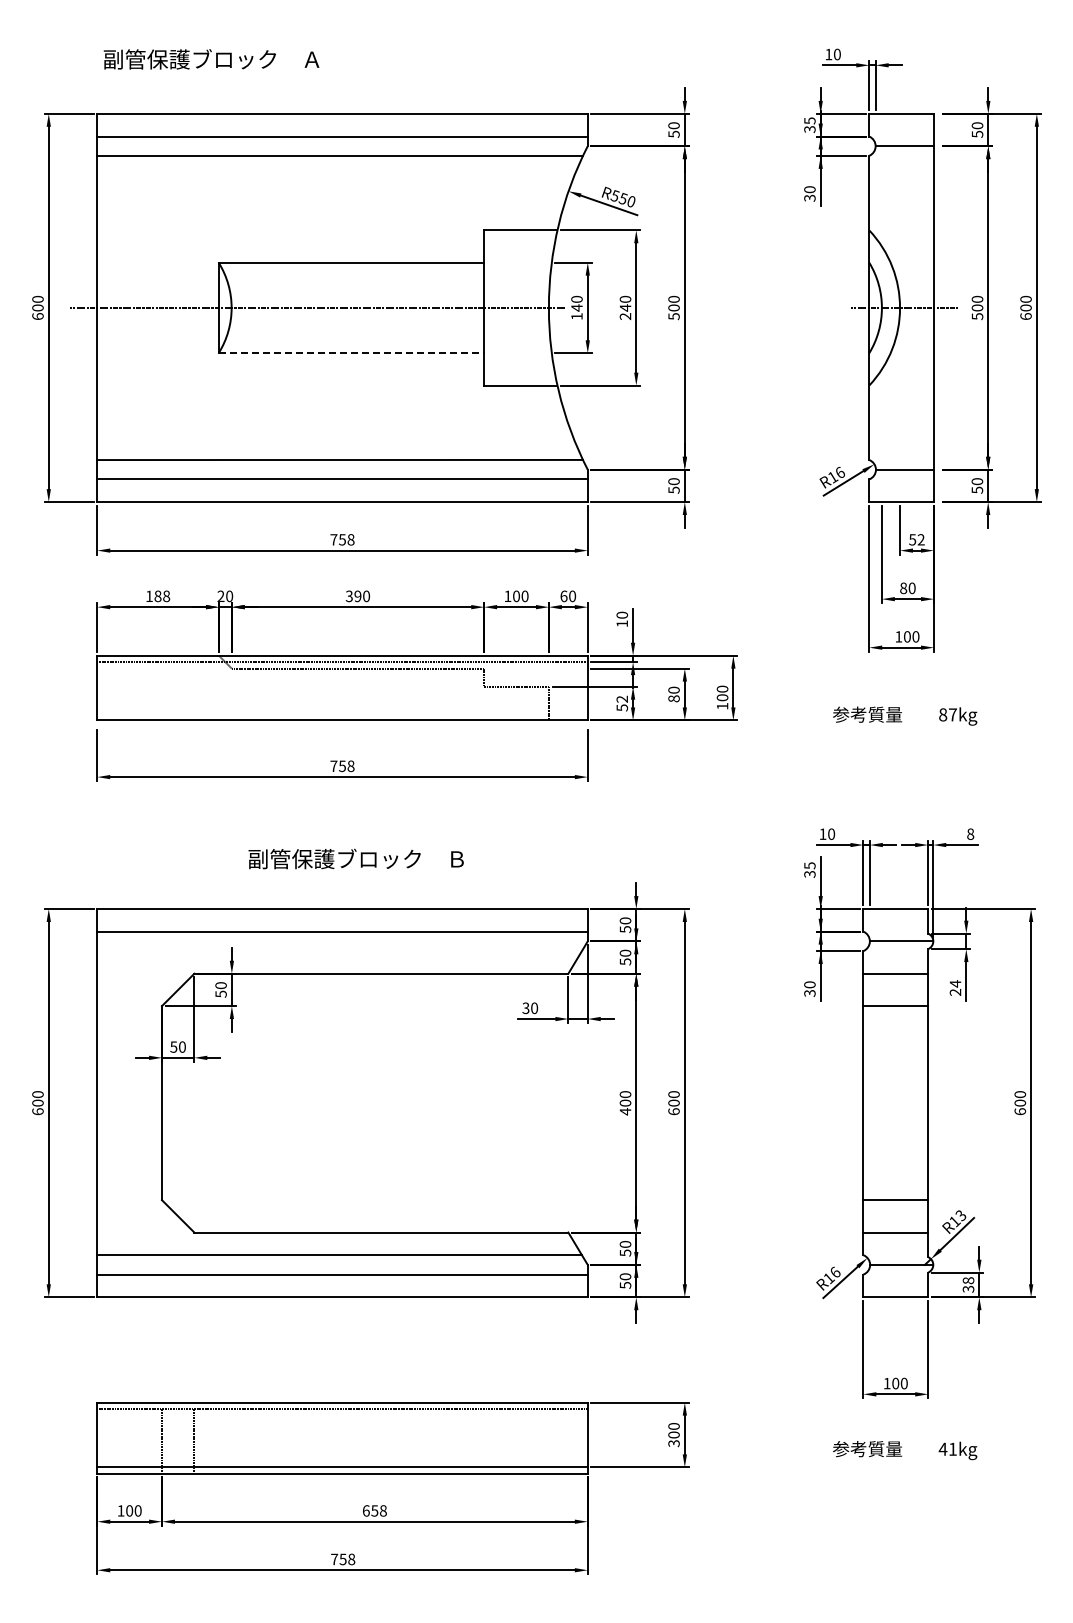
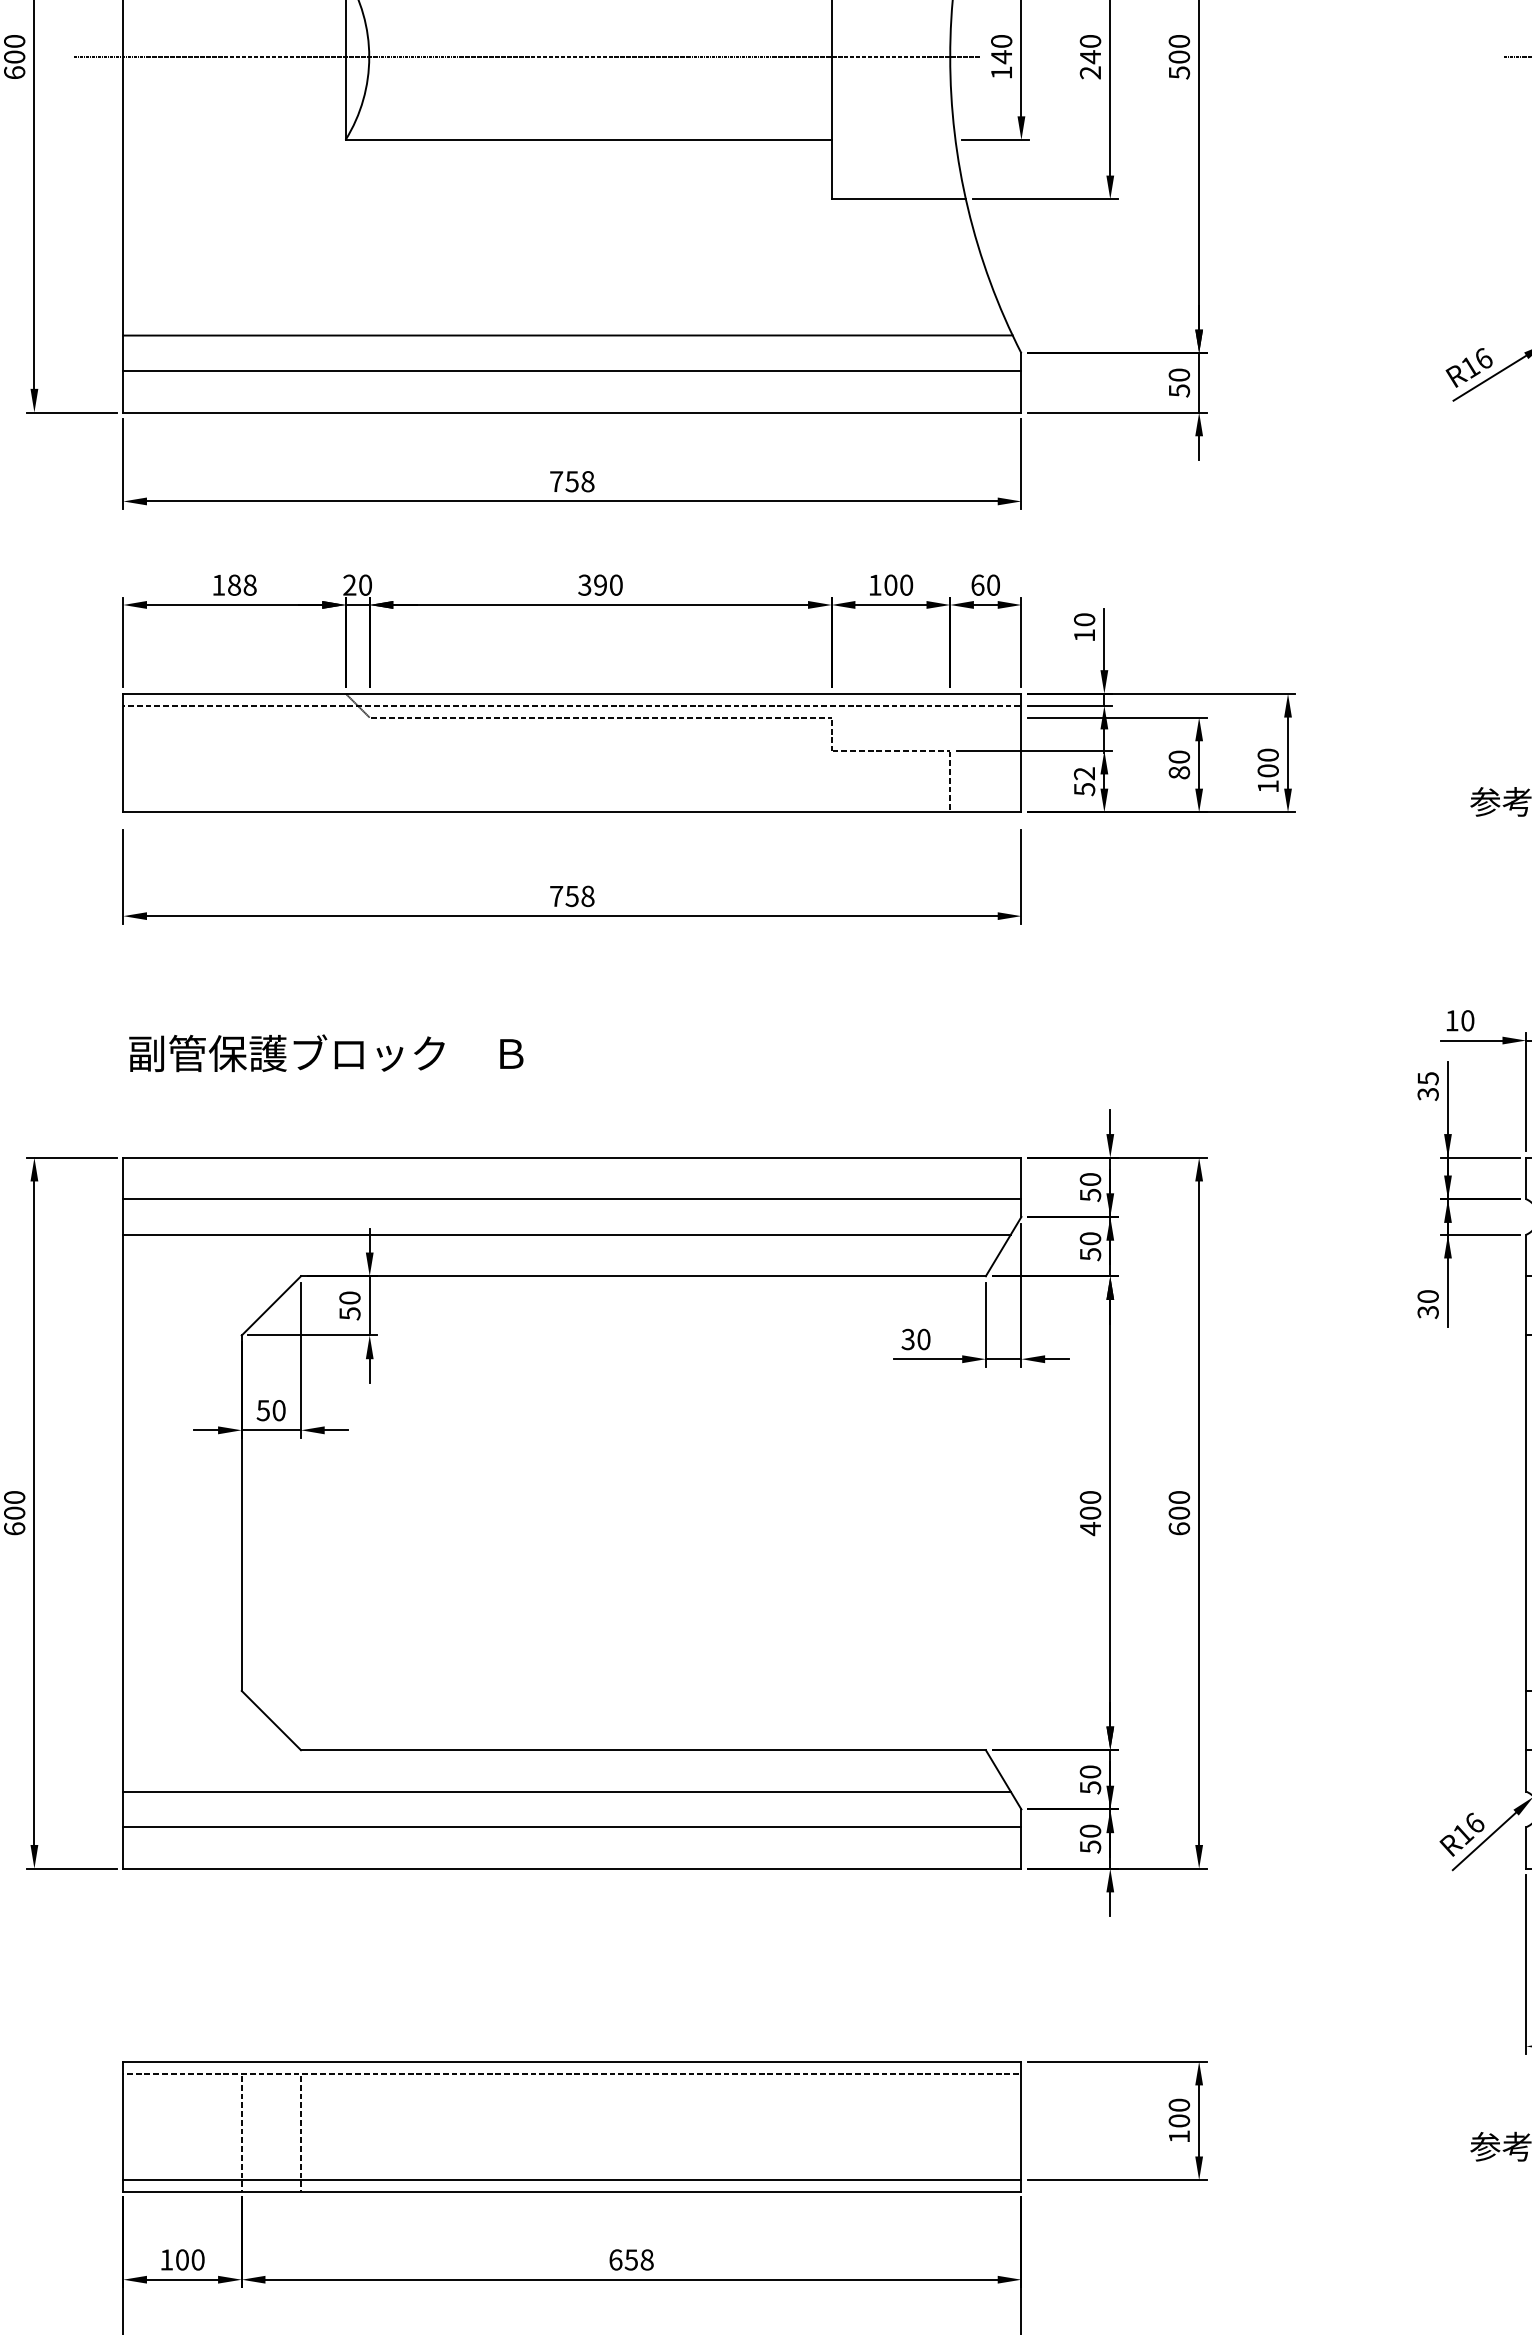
line: (351, 353) -> (588, 140), dashed -> solid
text: (355, 858) -> (325, 1052), moved
line: (339, 951) -> (566, 1235), added
text: (673, 1443) -> (1178, 2136), 300 -> 100

